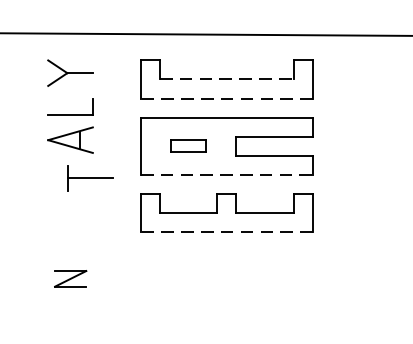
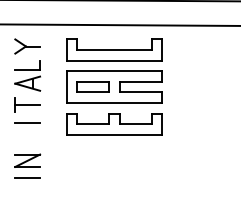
line: (226, 80) -> (114, 50), dashed -> solid
line: (226, 98) -> (114, 60), dashed -> solid
part: (187, 145) -> (92, 86), size x1.67
line: (226, 174) -> (114, 102), dashed -> solid
part: (89, 177) -> (27, 104), moved
line: (70, 211) -> (27, 123), added
line: (226, 231) -> (114, 134), dashed -> solid
part: (70, 278) -> (27, 160), size x1.43
line: (70, 310) -> (27, 178), added

